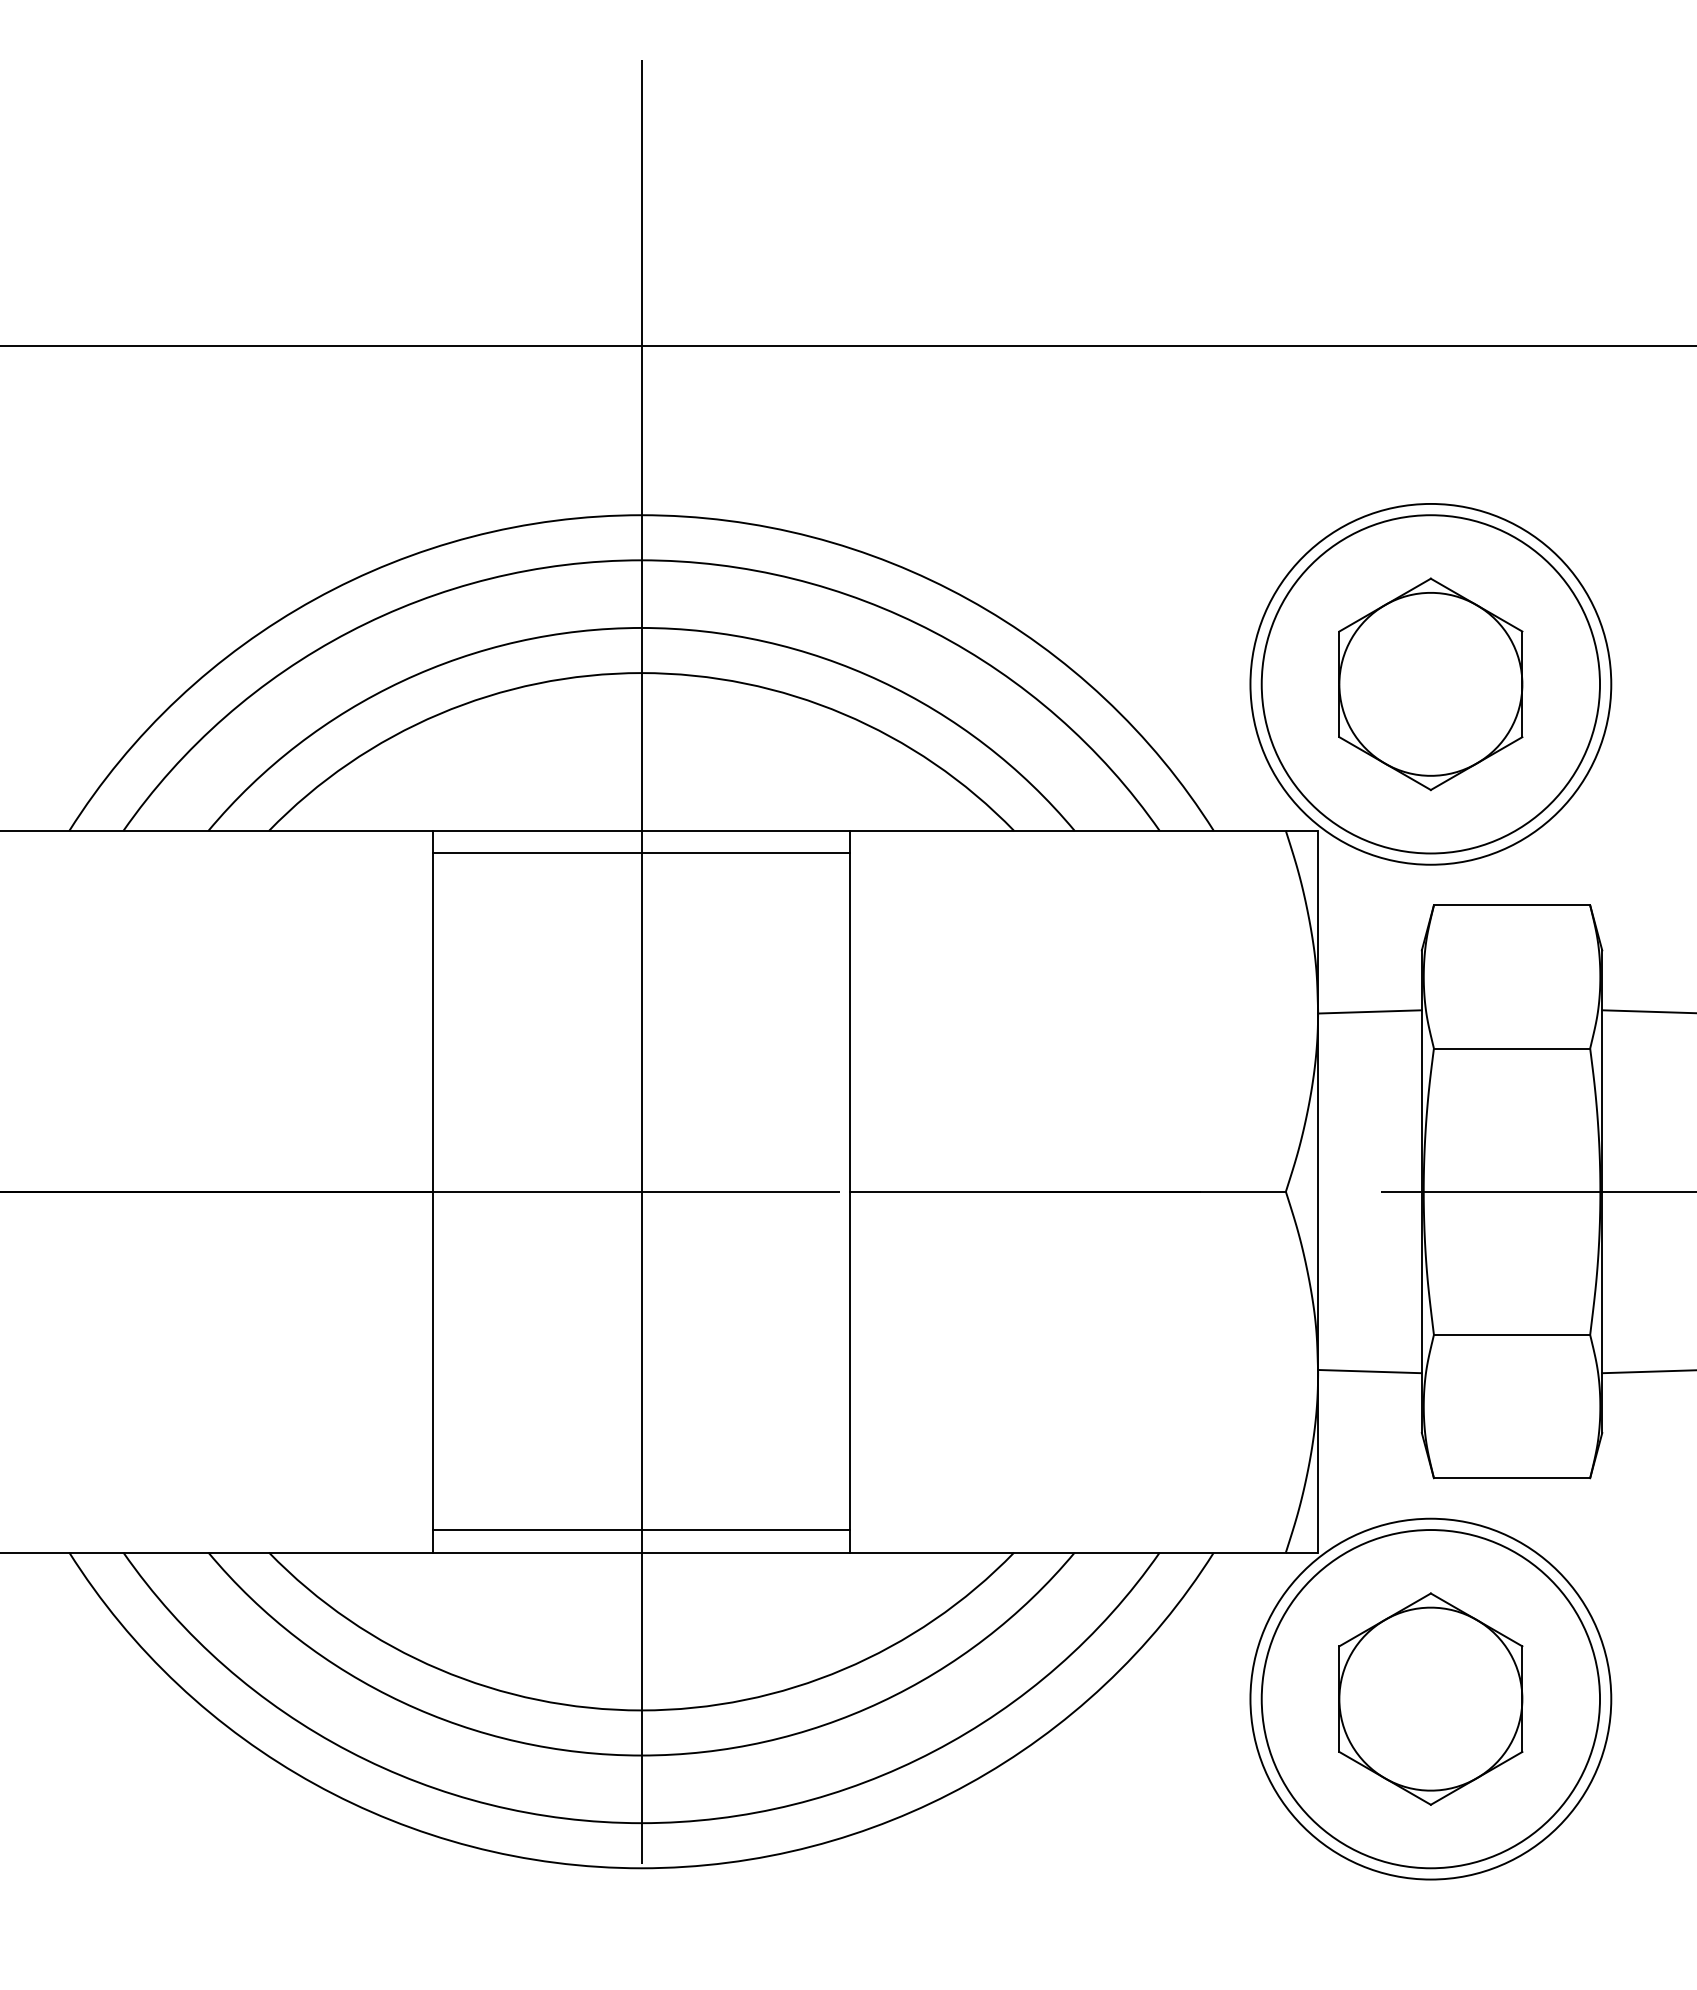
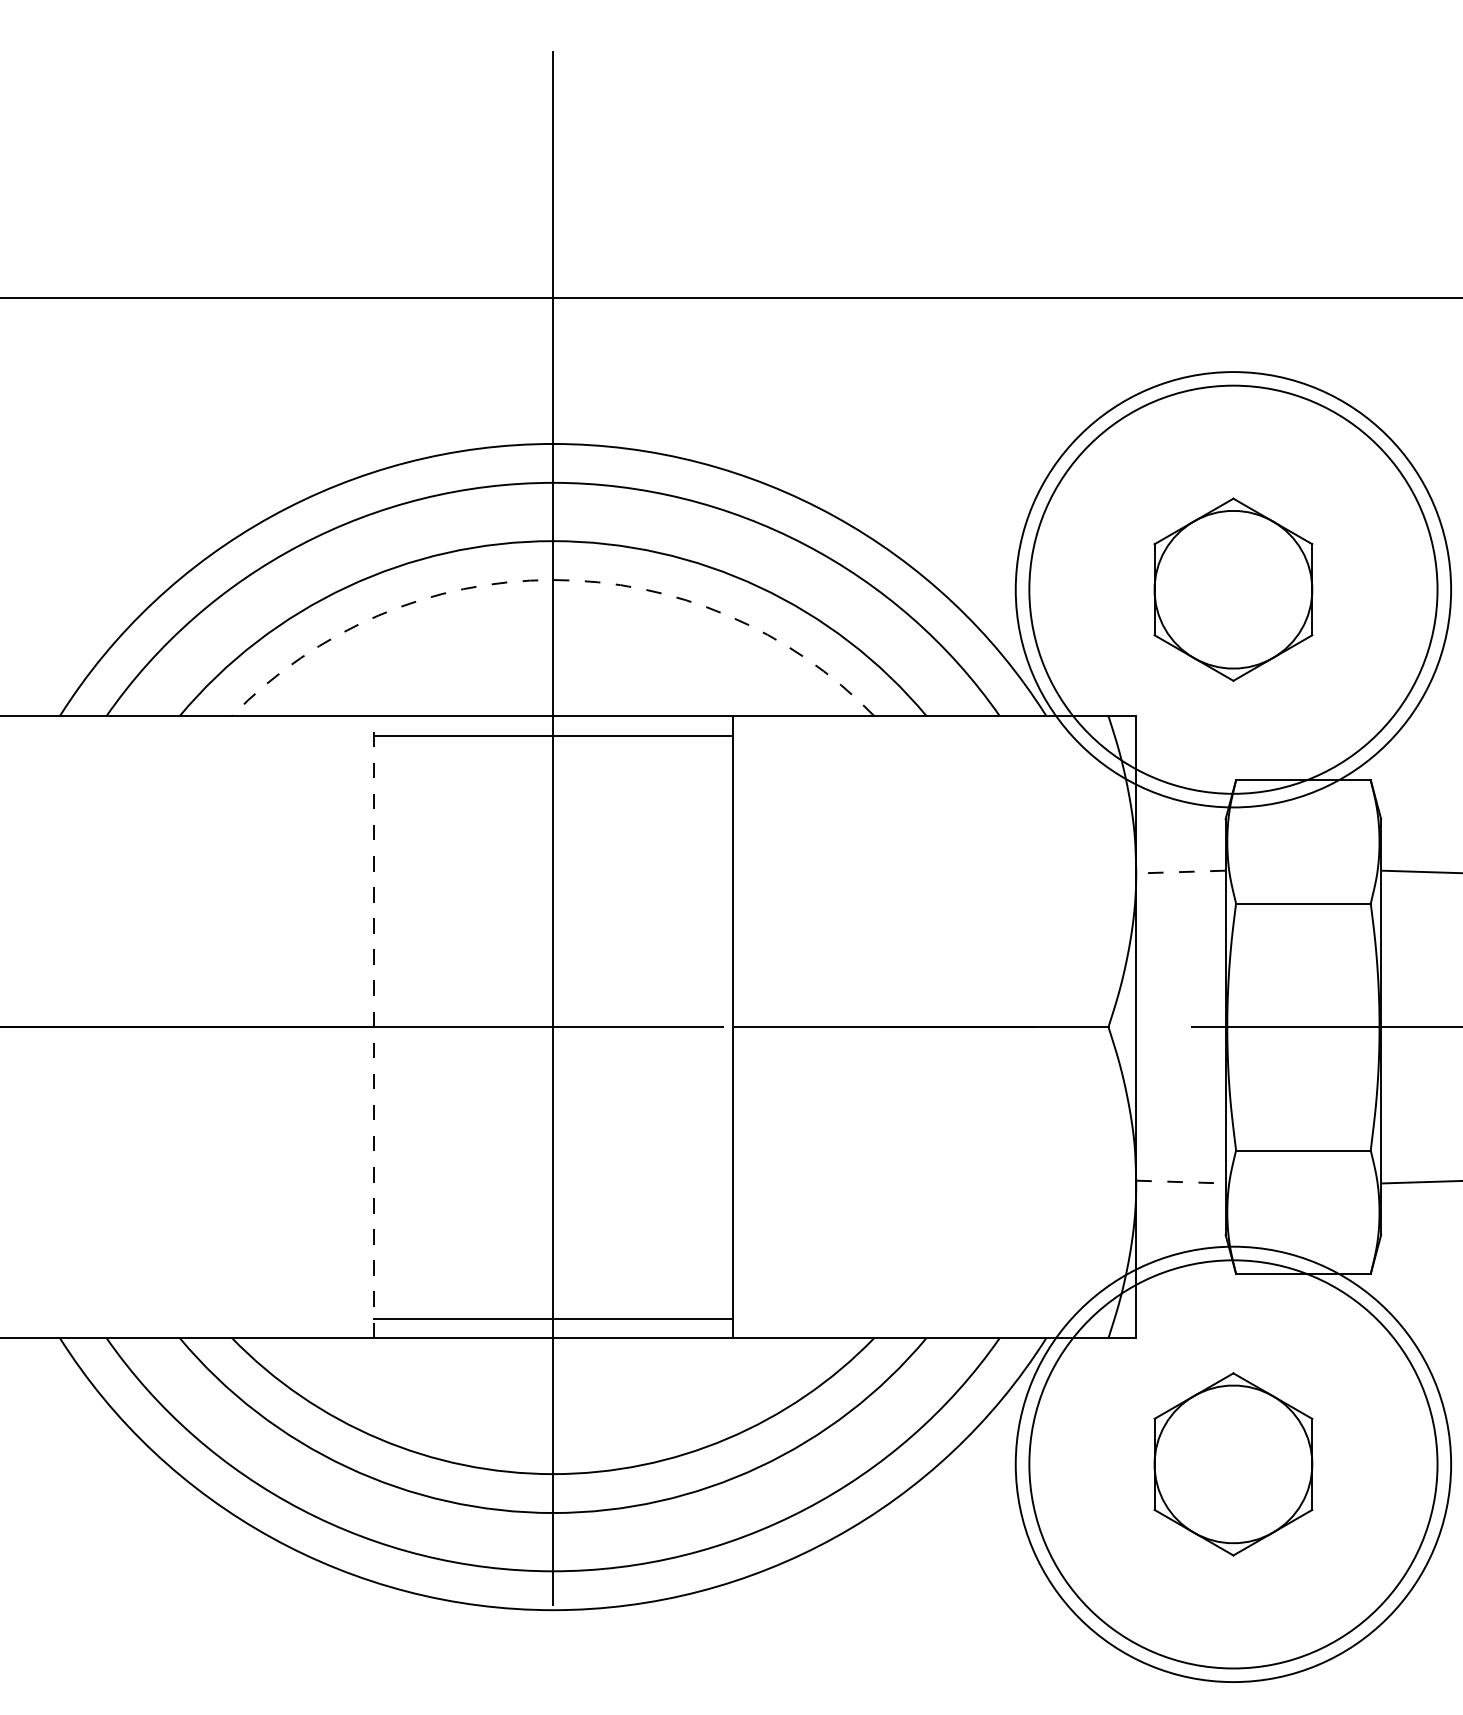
arc: (641, 673) -> (553, 580), solid -> dashed
circle: (1430, 683) -> (1233, 589), size x1.4
circle: (1430, 684) -> (1233, 589), size x1.4
line: (1369, 1011) -> (1180, 871), solid -> dashed
line: (433, 1191) -> (373, 1026), solid -> dashed
line: (1369, 1371) -> (1180, 1182), solid -> dashed
circle: (1430, 1698) -> (1233, 1463), size x1.4
circle: (1430, 1699) -> (1233, 1464), size x1.4

